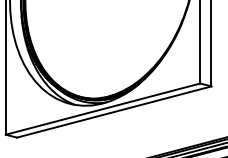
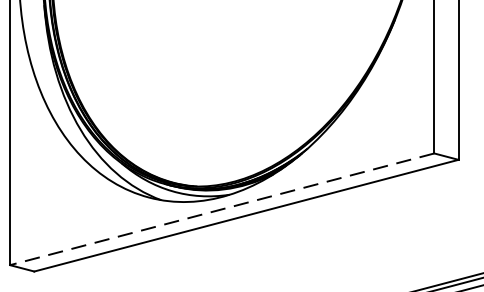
line: (103, 109) -> (223, 210), solid -> dashed

